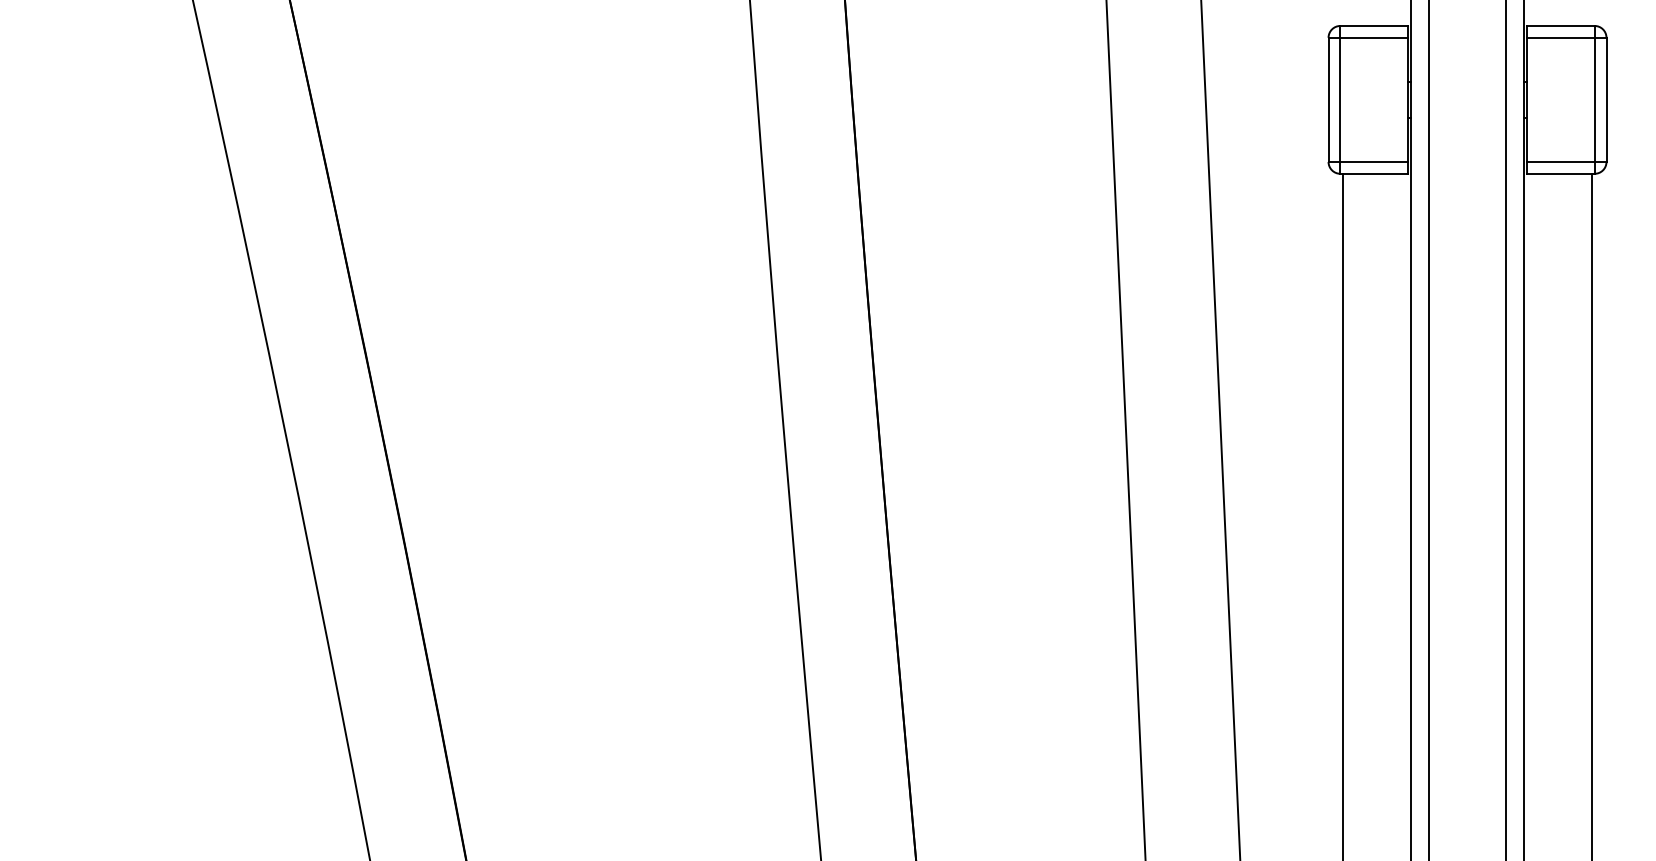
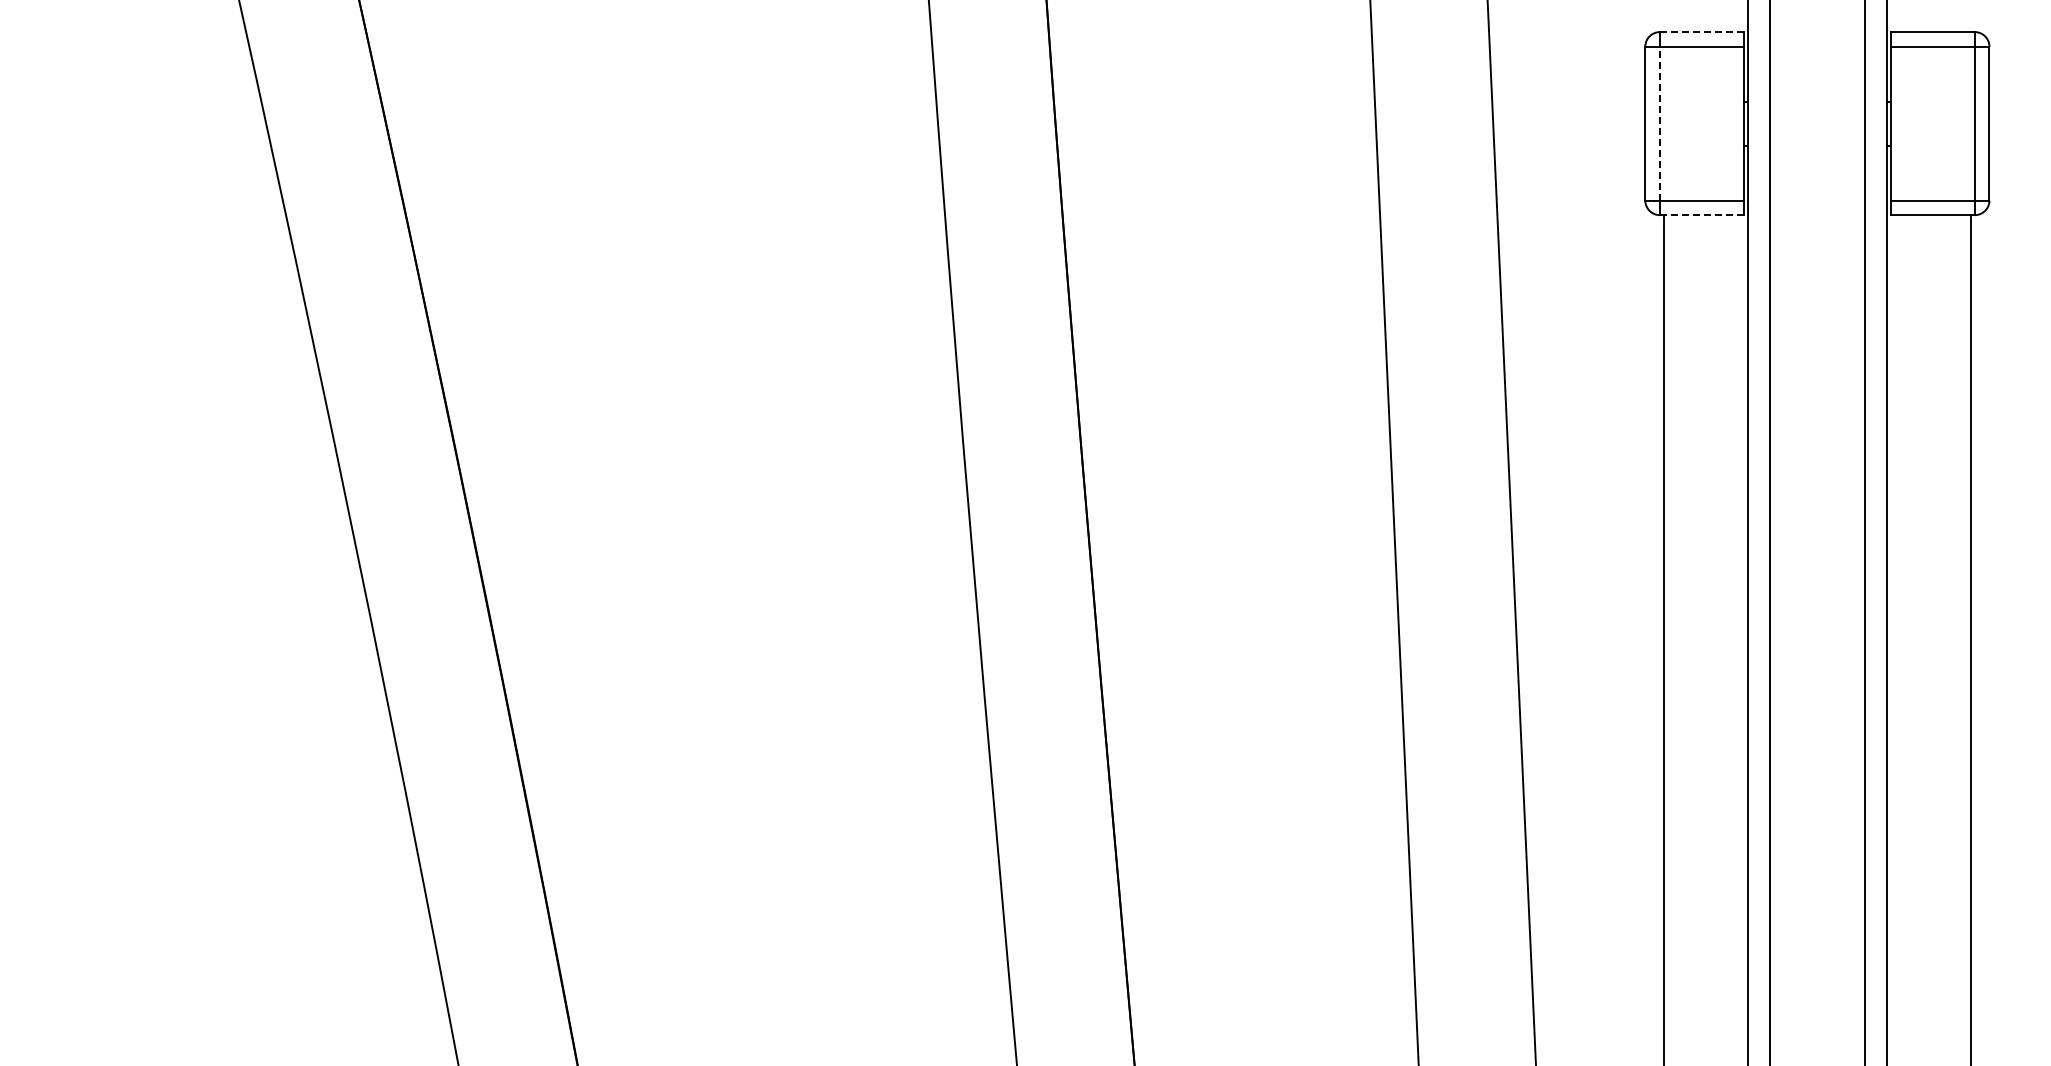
line: (1373, 26) -> (1701, 32), solid -> dashed
line: (1340, 99) -> (1659, 123), solid -> dashed
line: (1374, 174) -> (1702, 215), solid -> dashed

